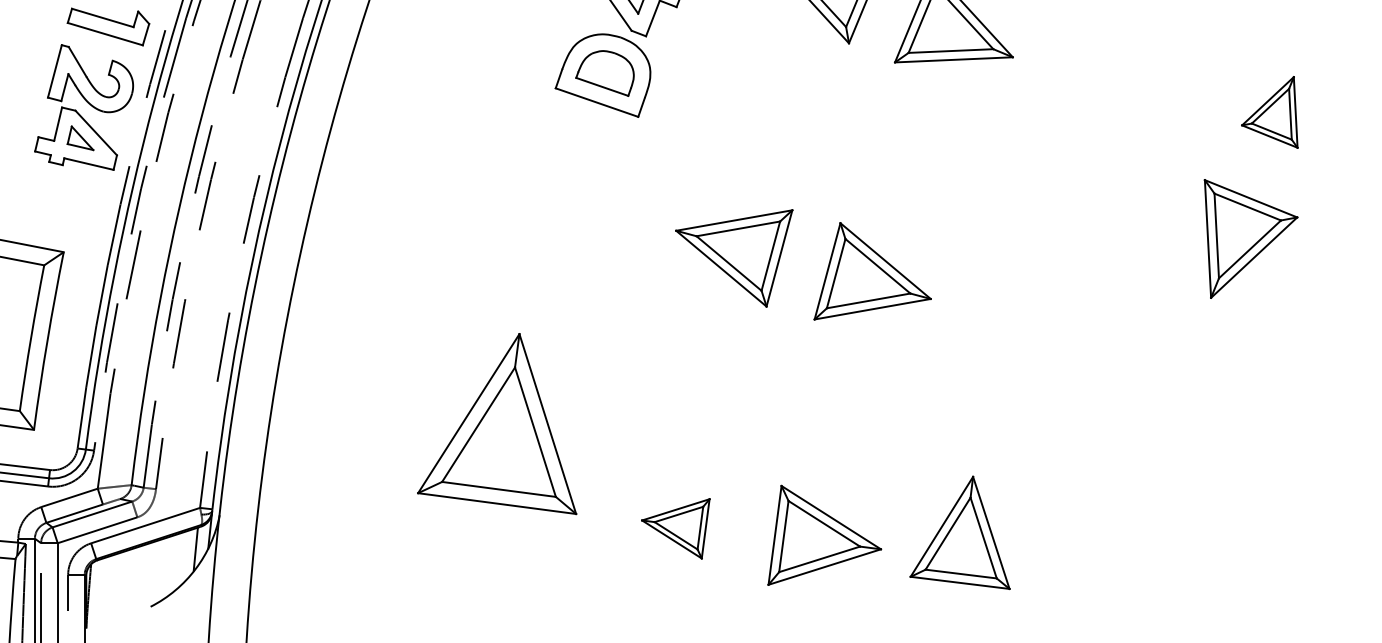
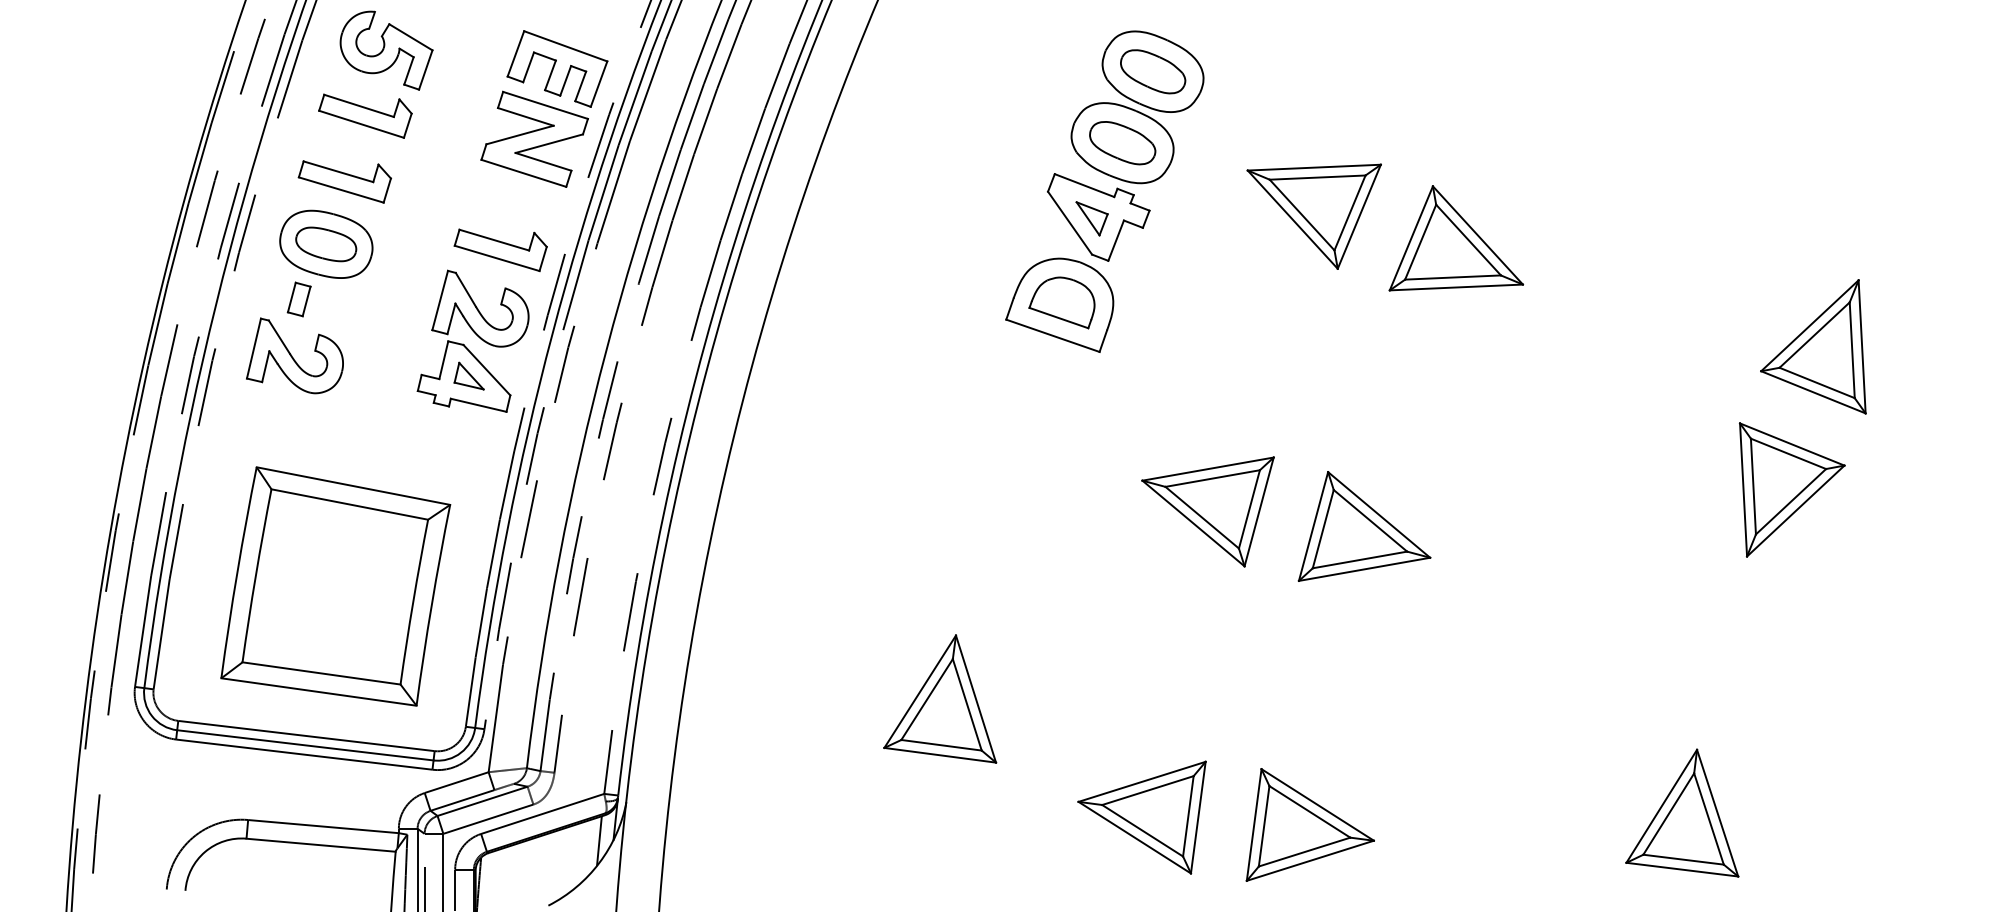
part: (1269, 112) -> (1813, 346), size x1.67
part: (497, 423) -> (940, 698), size x0.62
part: (675, 528) -> (1141, 817), size x1.67
part: (960, 532) -> (1682, 812), moved

